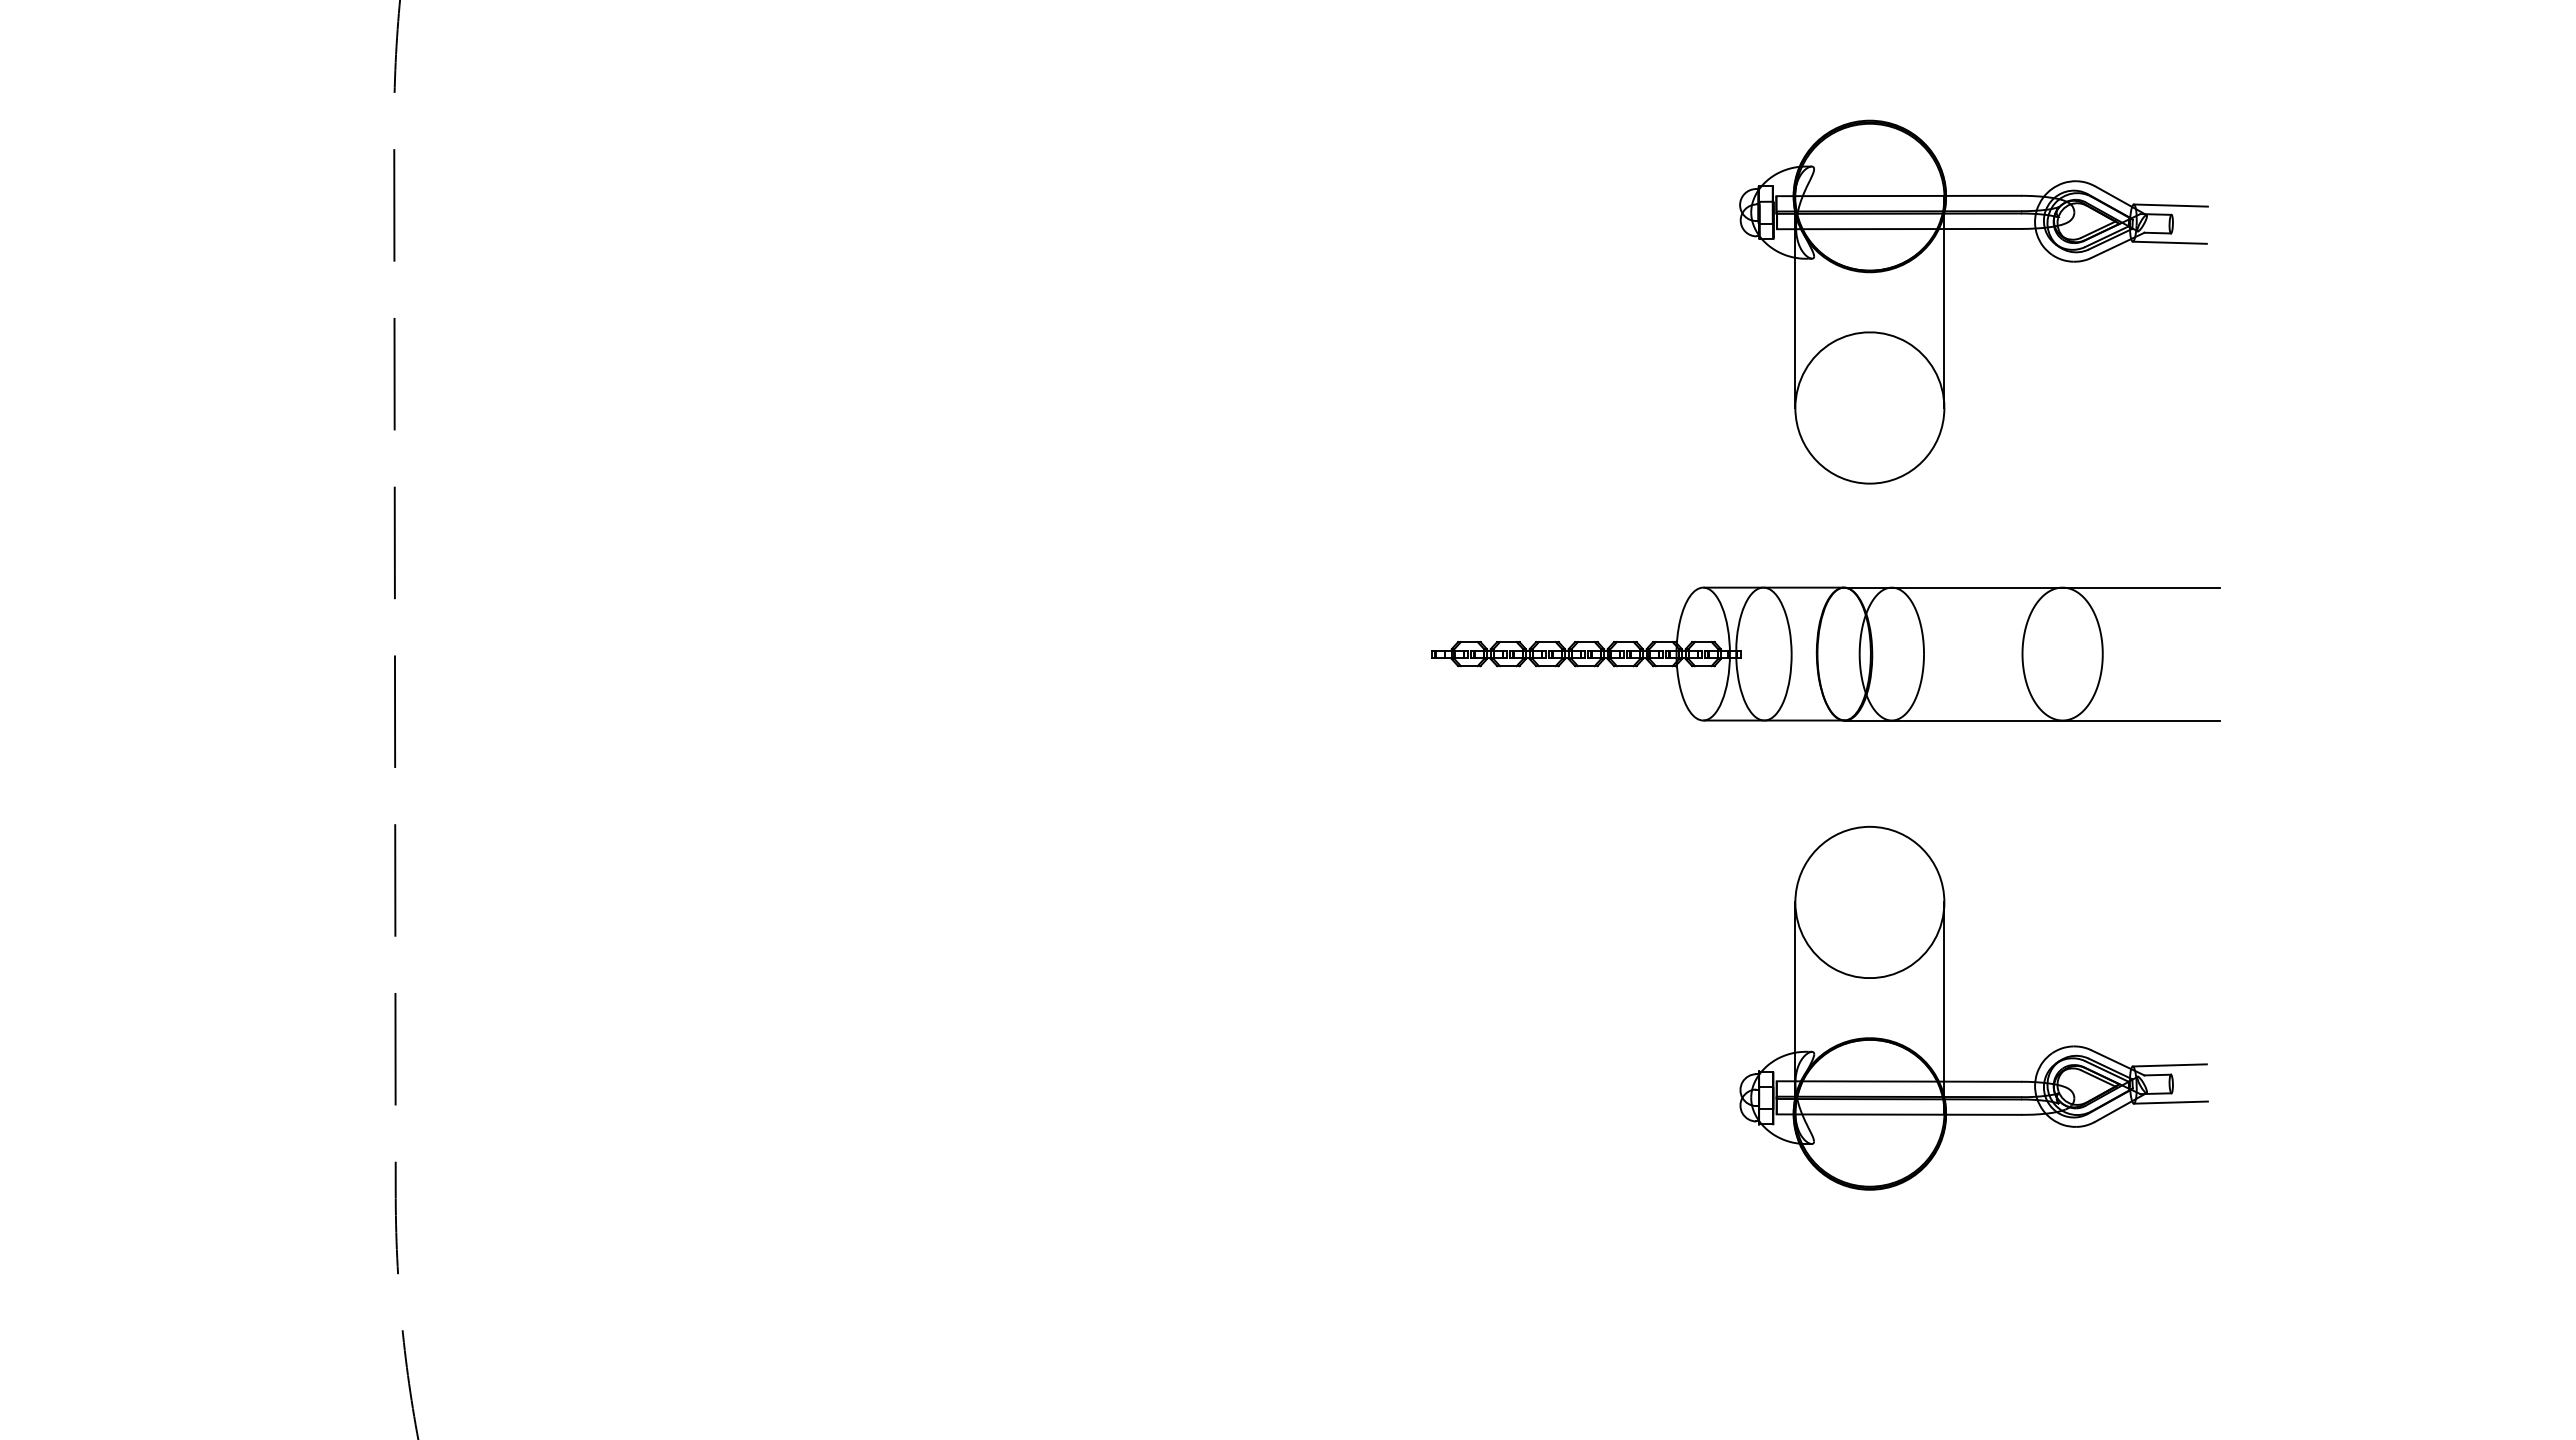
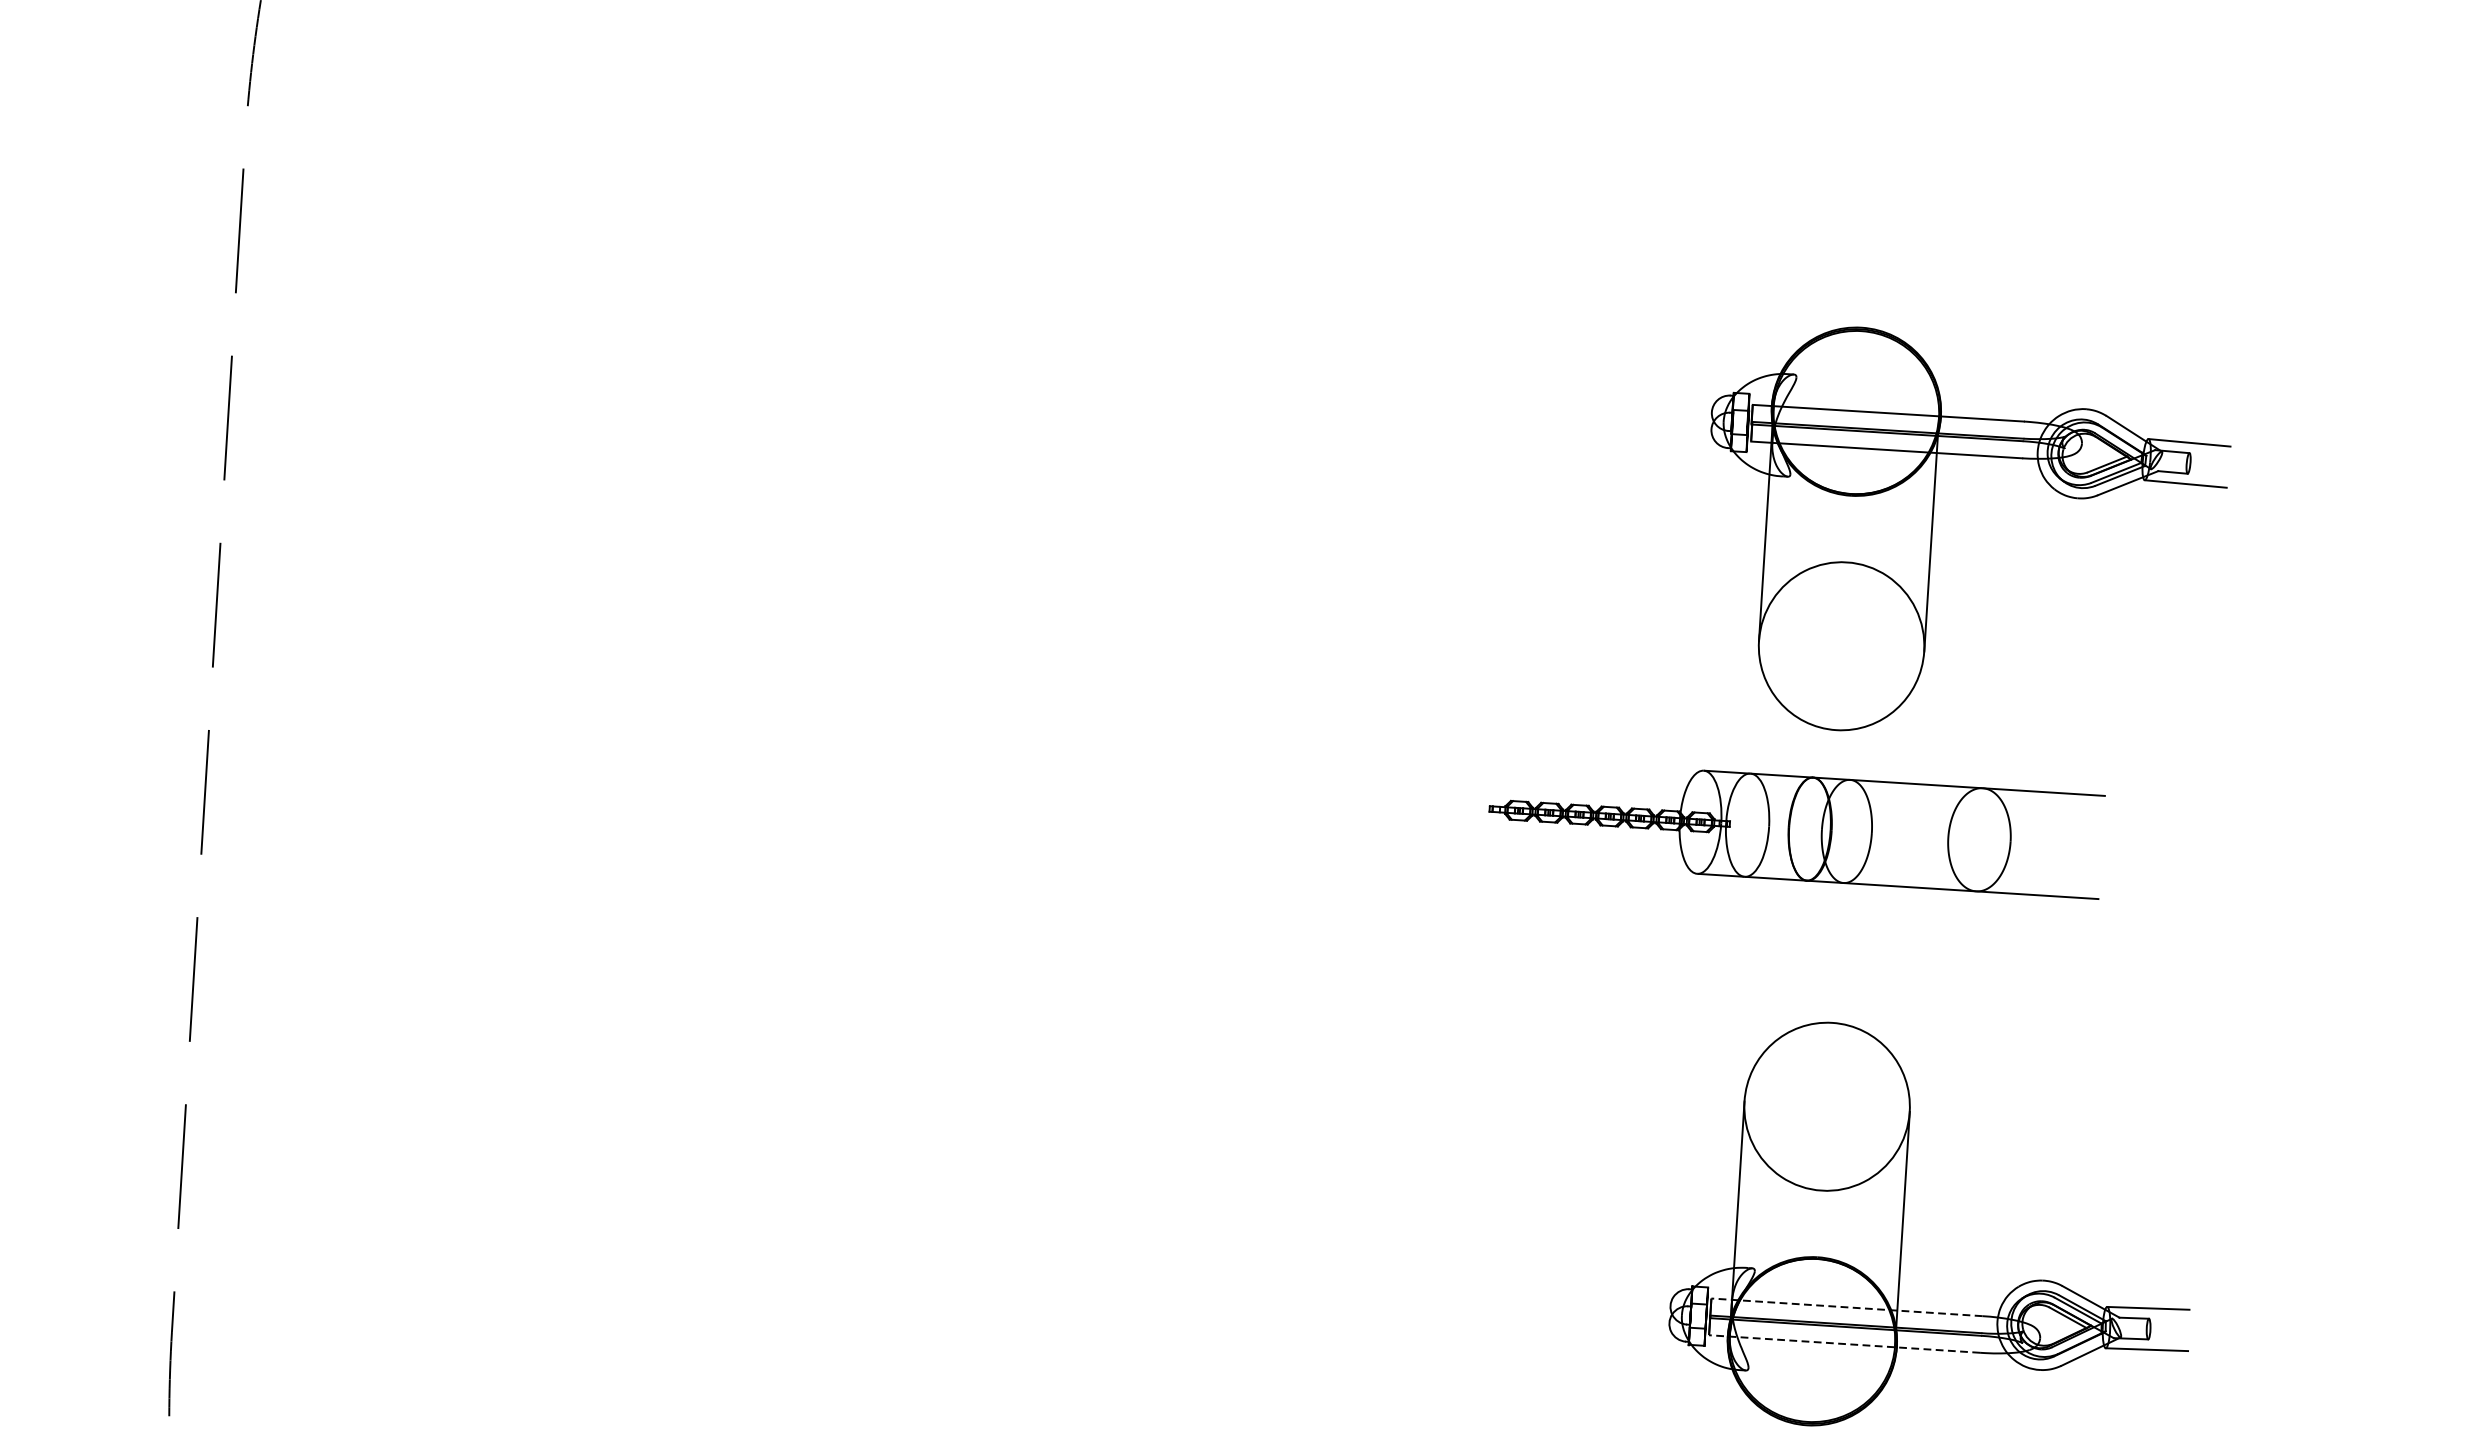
part: (1944, 301) -> (1931, 533), moved
part: (1825, 653) -> (1795, 827), size x0.7
line: (1898, 1081) -> (1846, 1307), solid -> dashed
line: (1898, 1114) -> (1844, 1343), solid -> dashed

